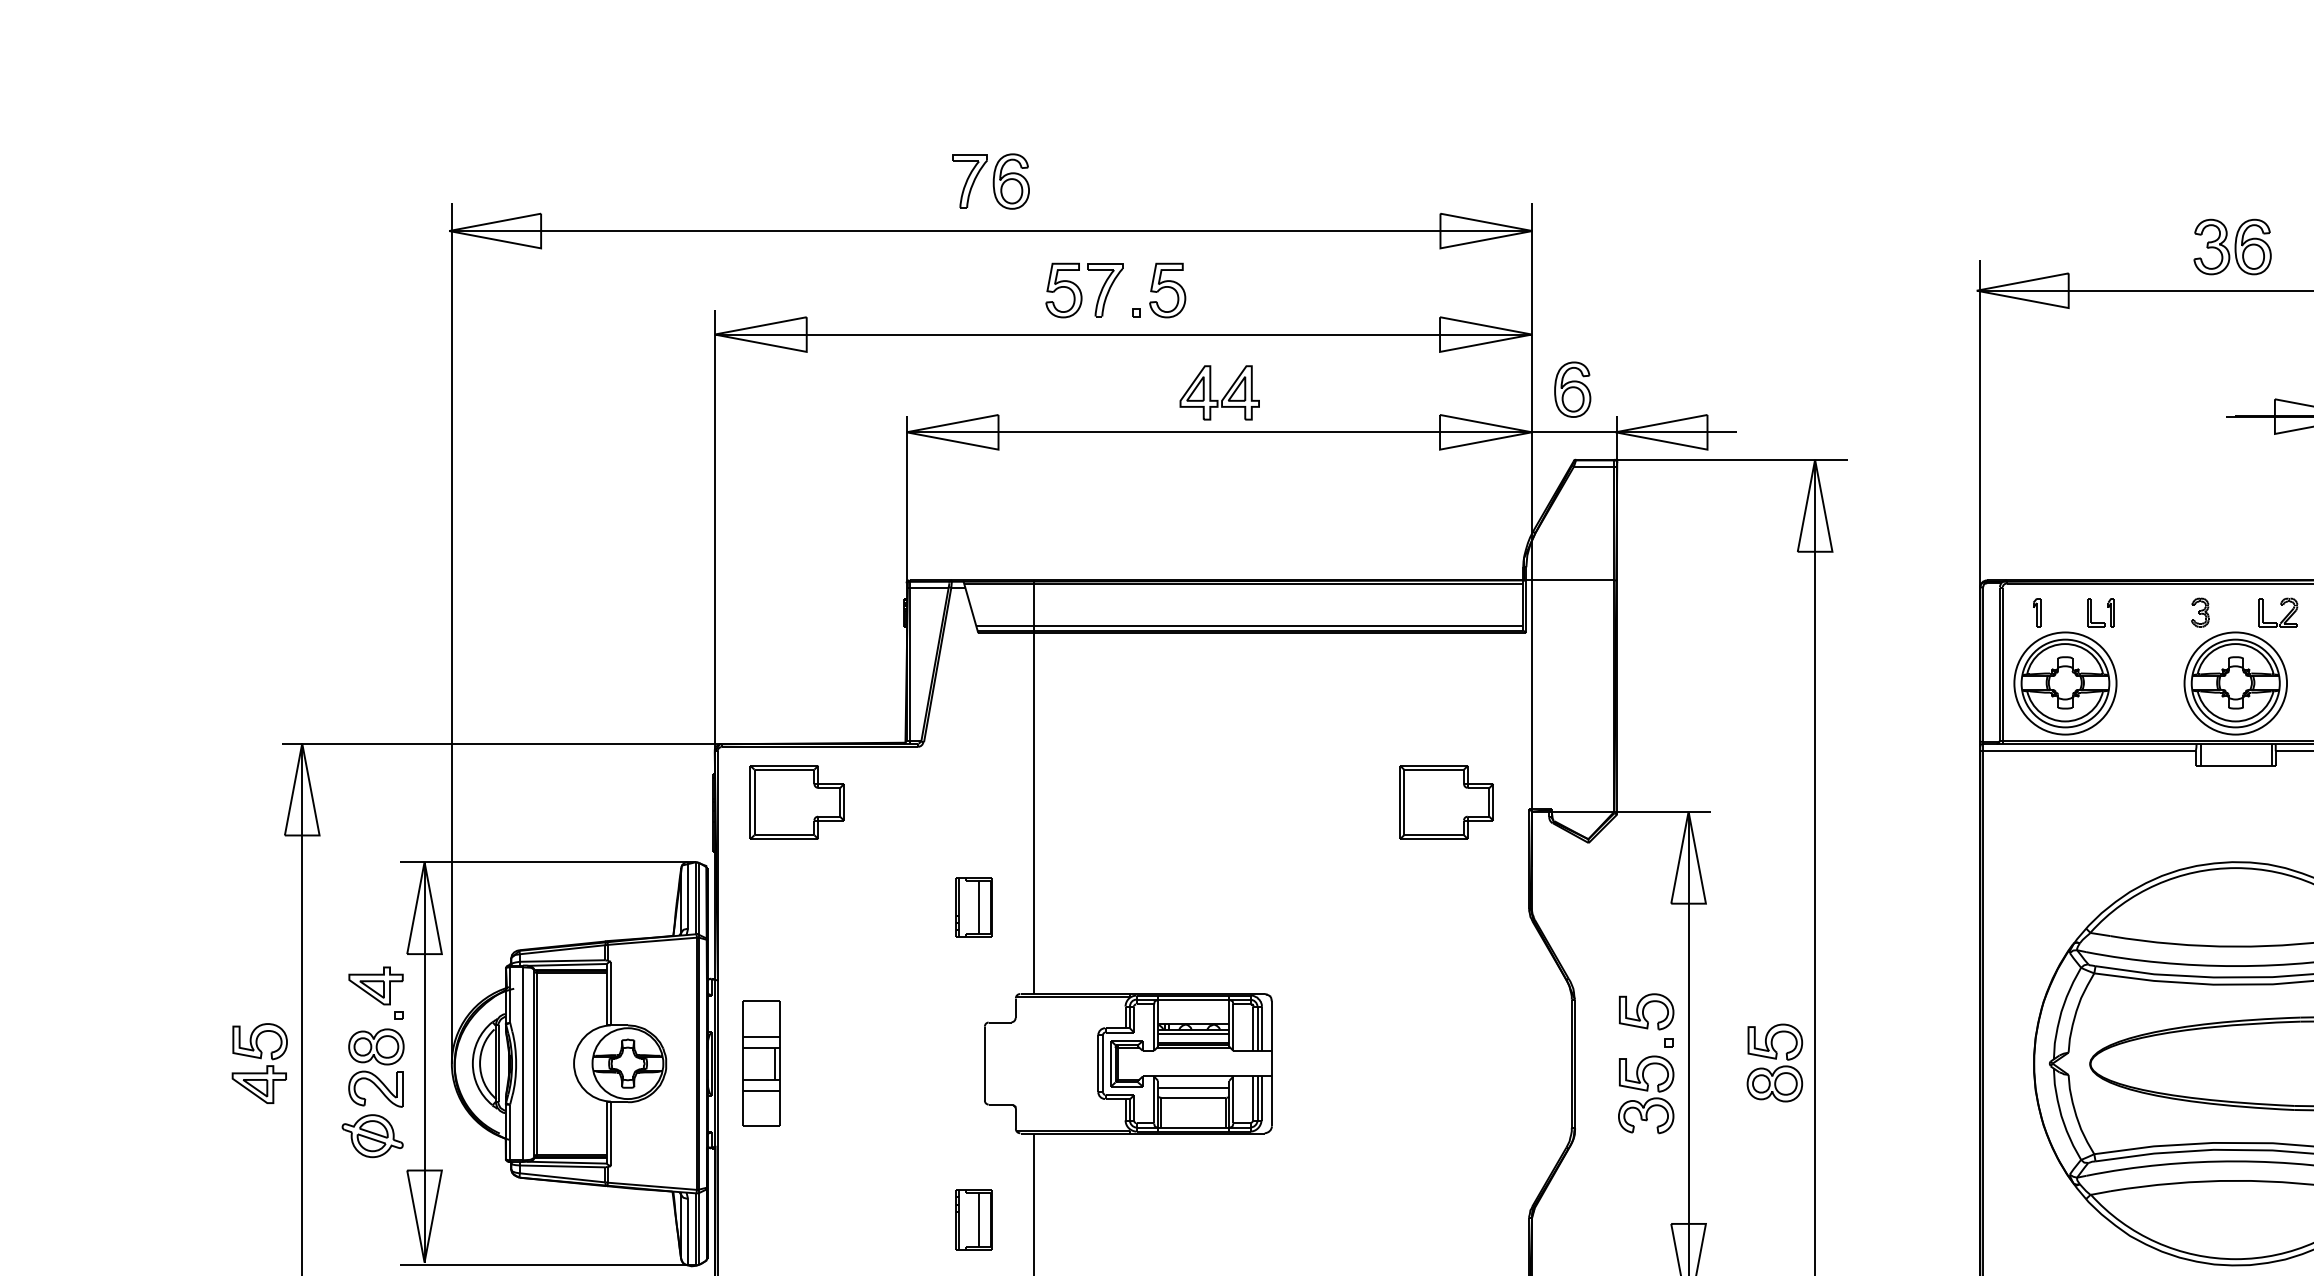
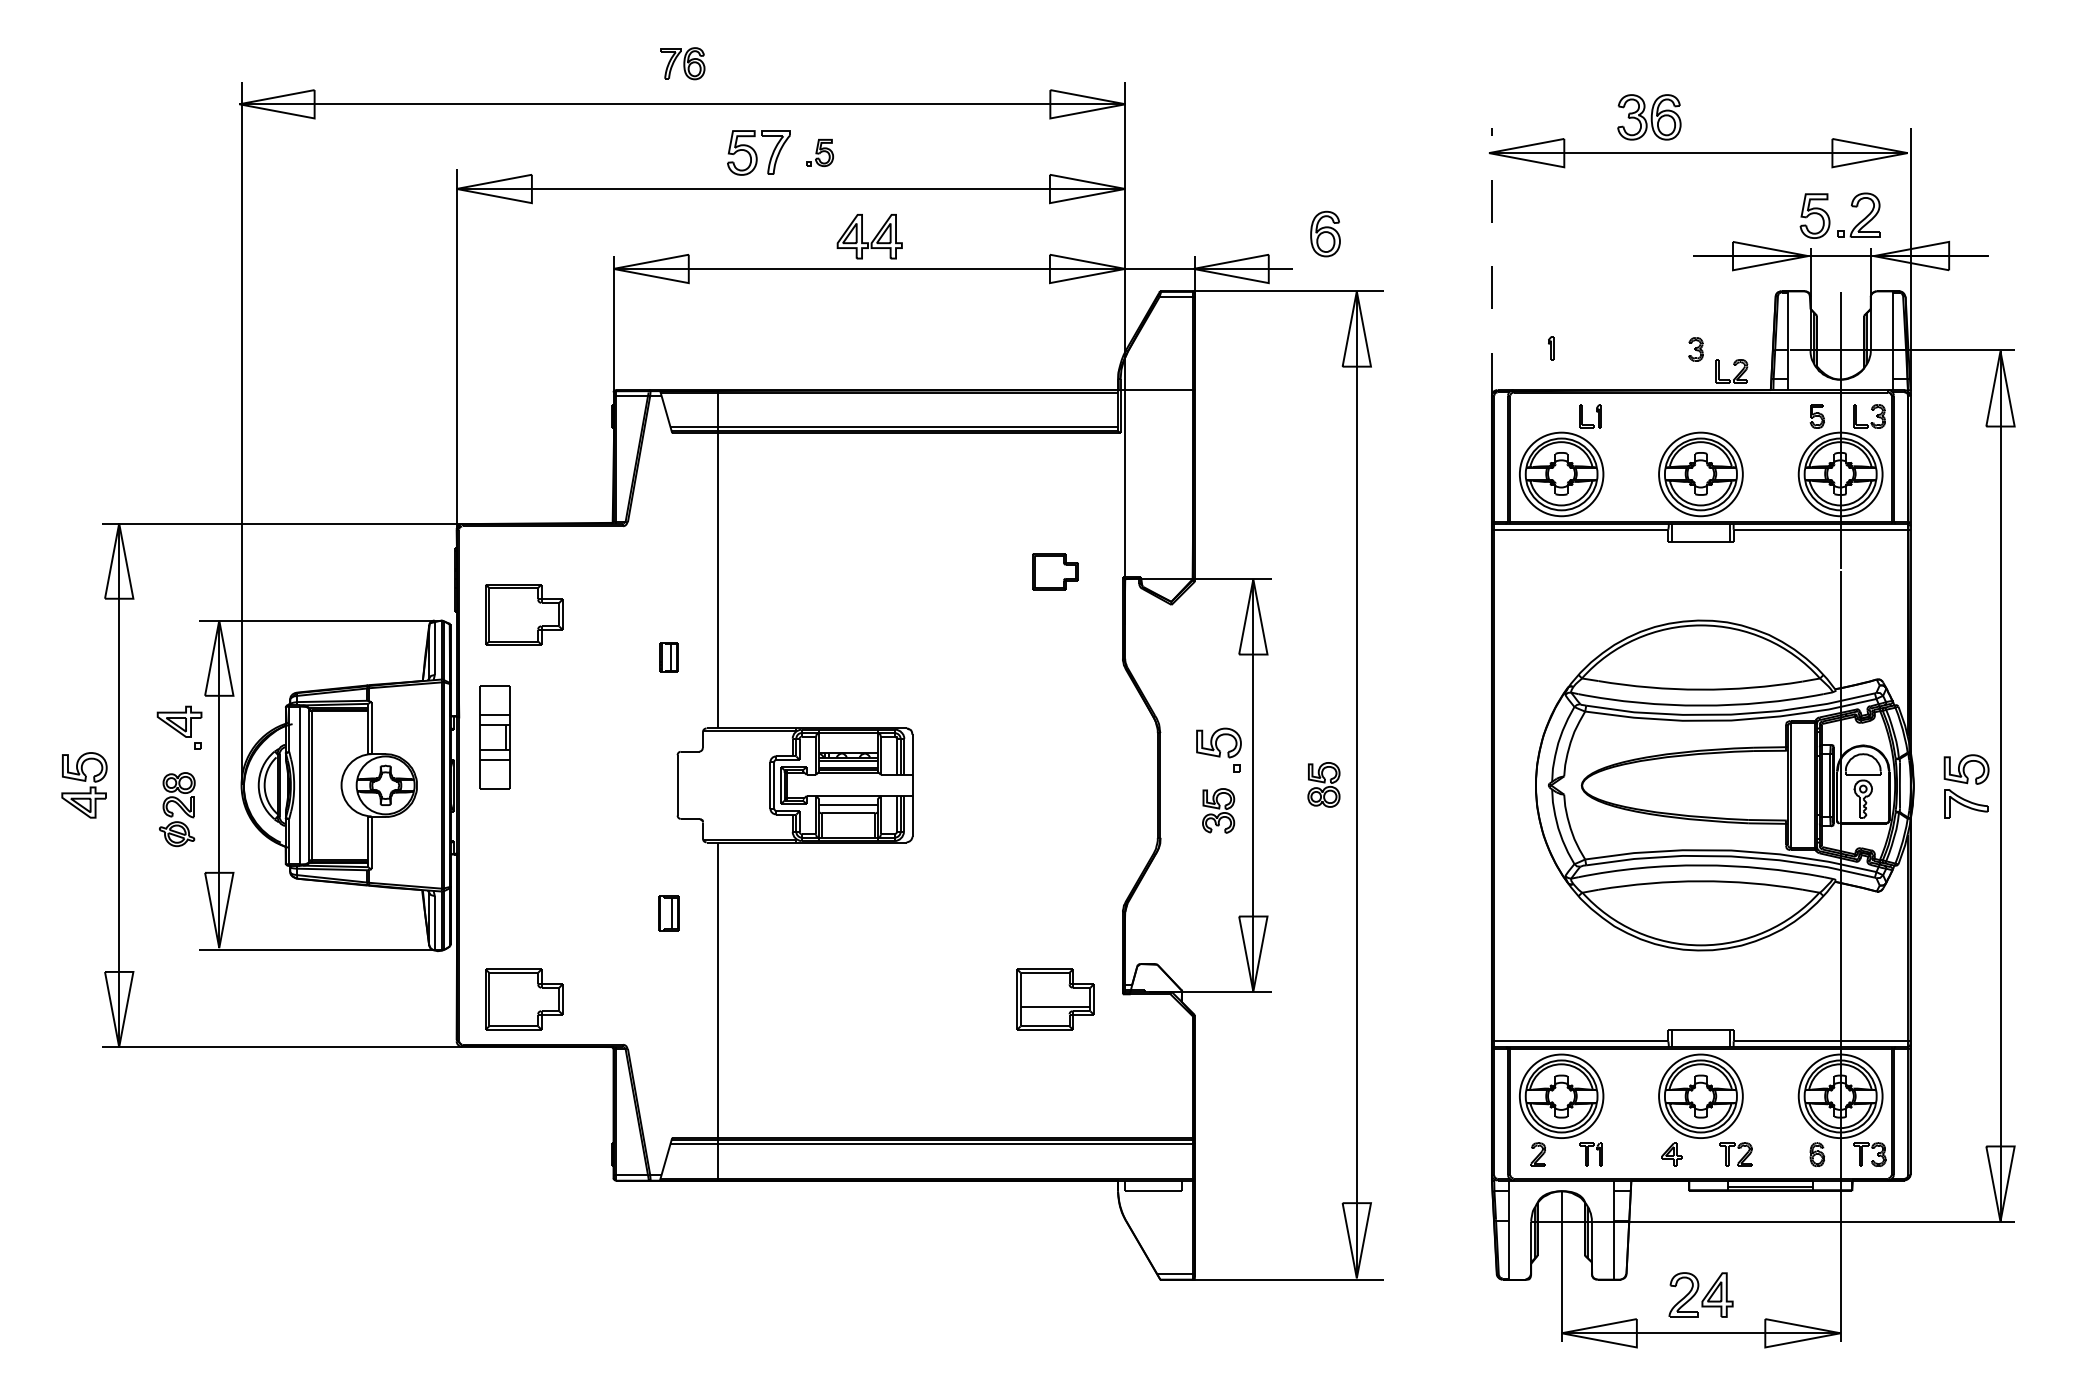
part: (990, 181) -> (682, 63), size x0.7
part: (2232, 247) -> (1649, 117), moved
part: (1159, 289) -> (820, 152), size x0.6
part: (1572, 388) -> (1325, 233), moved
line: (1979, 424) -> (1491, 262), solid -> dashed
part: (2037, 612) -> (1551, 348), moved
part: (2199, 612) -> (1695, 349), moved
part: (2284, 617) -> (1736, 375), moved
part: (797, 802) -> (524, 614), moved
part: (1446, 802) -> (1055, 571), size x0.6
part: (973, 907) -> (668, 657), size x0.6
part: (1774, 1062) -> (1323, 784), size x0.7
part: (761, 1063) -> (494, 737), moved
part: (373, 1093) -> (177, 809), size x0.7
part: (1646, 1094) -> (1218, 810), size x0.7
part: (973, 1220) -> (668, 913), size x0.7

